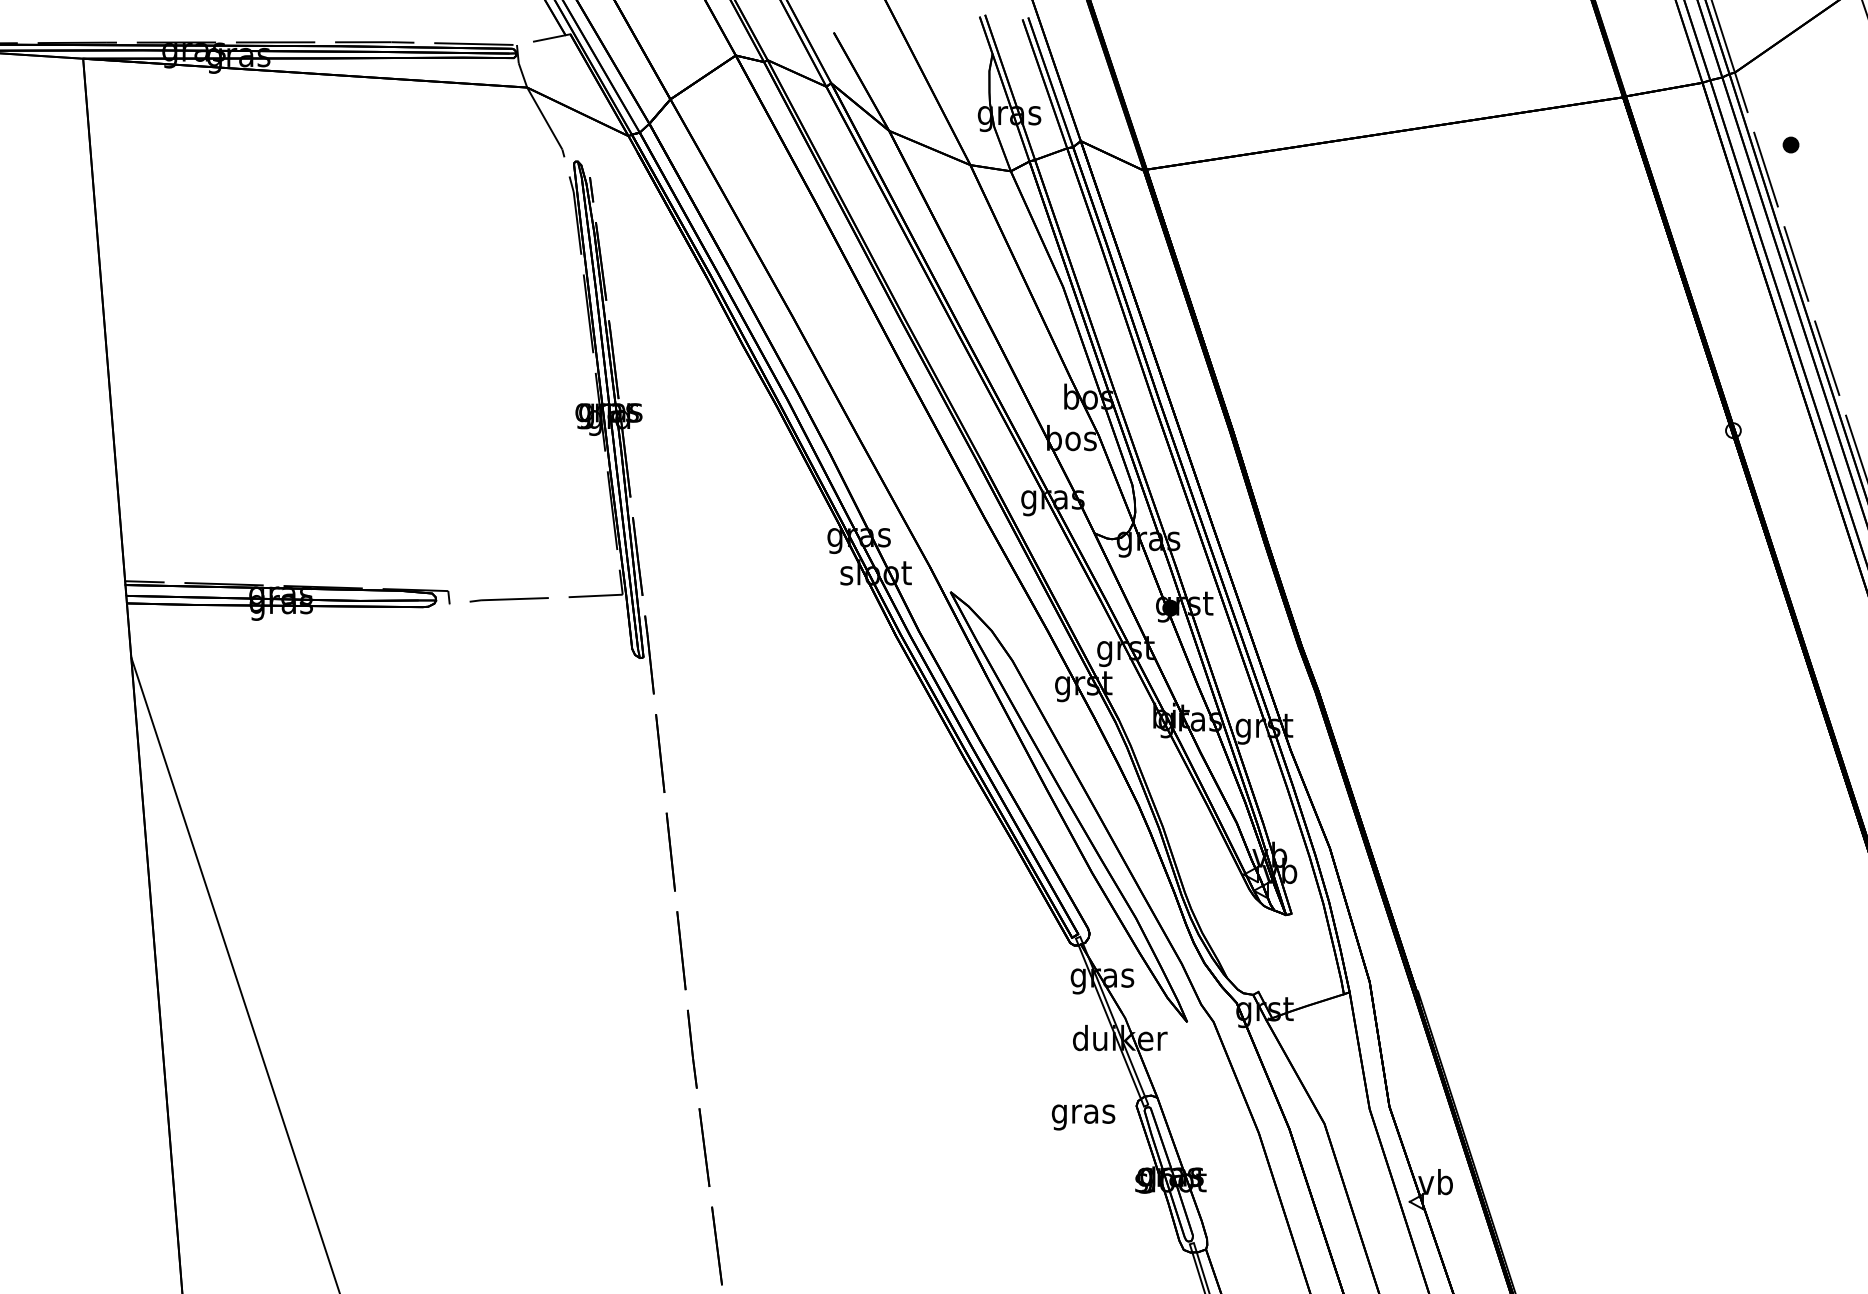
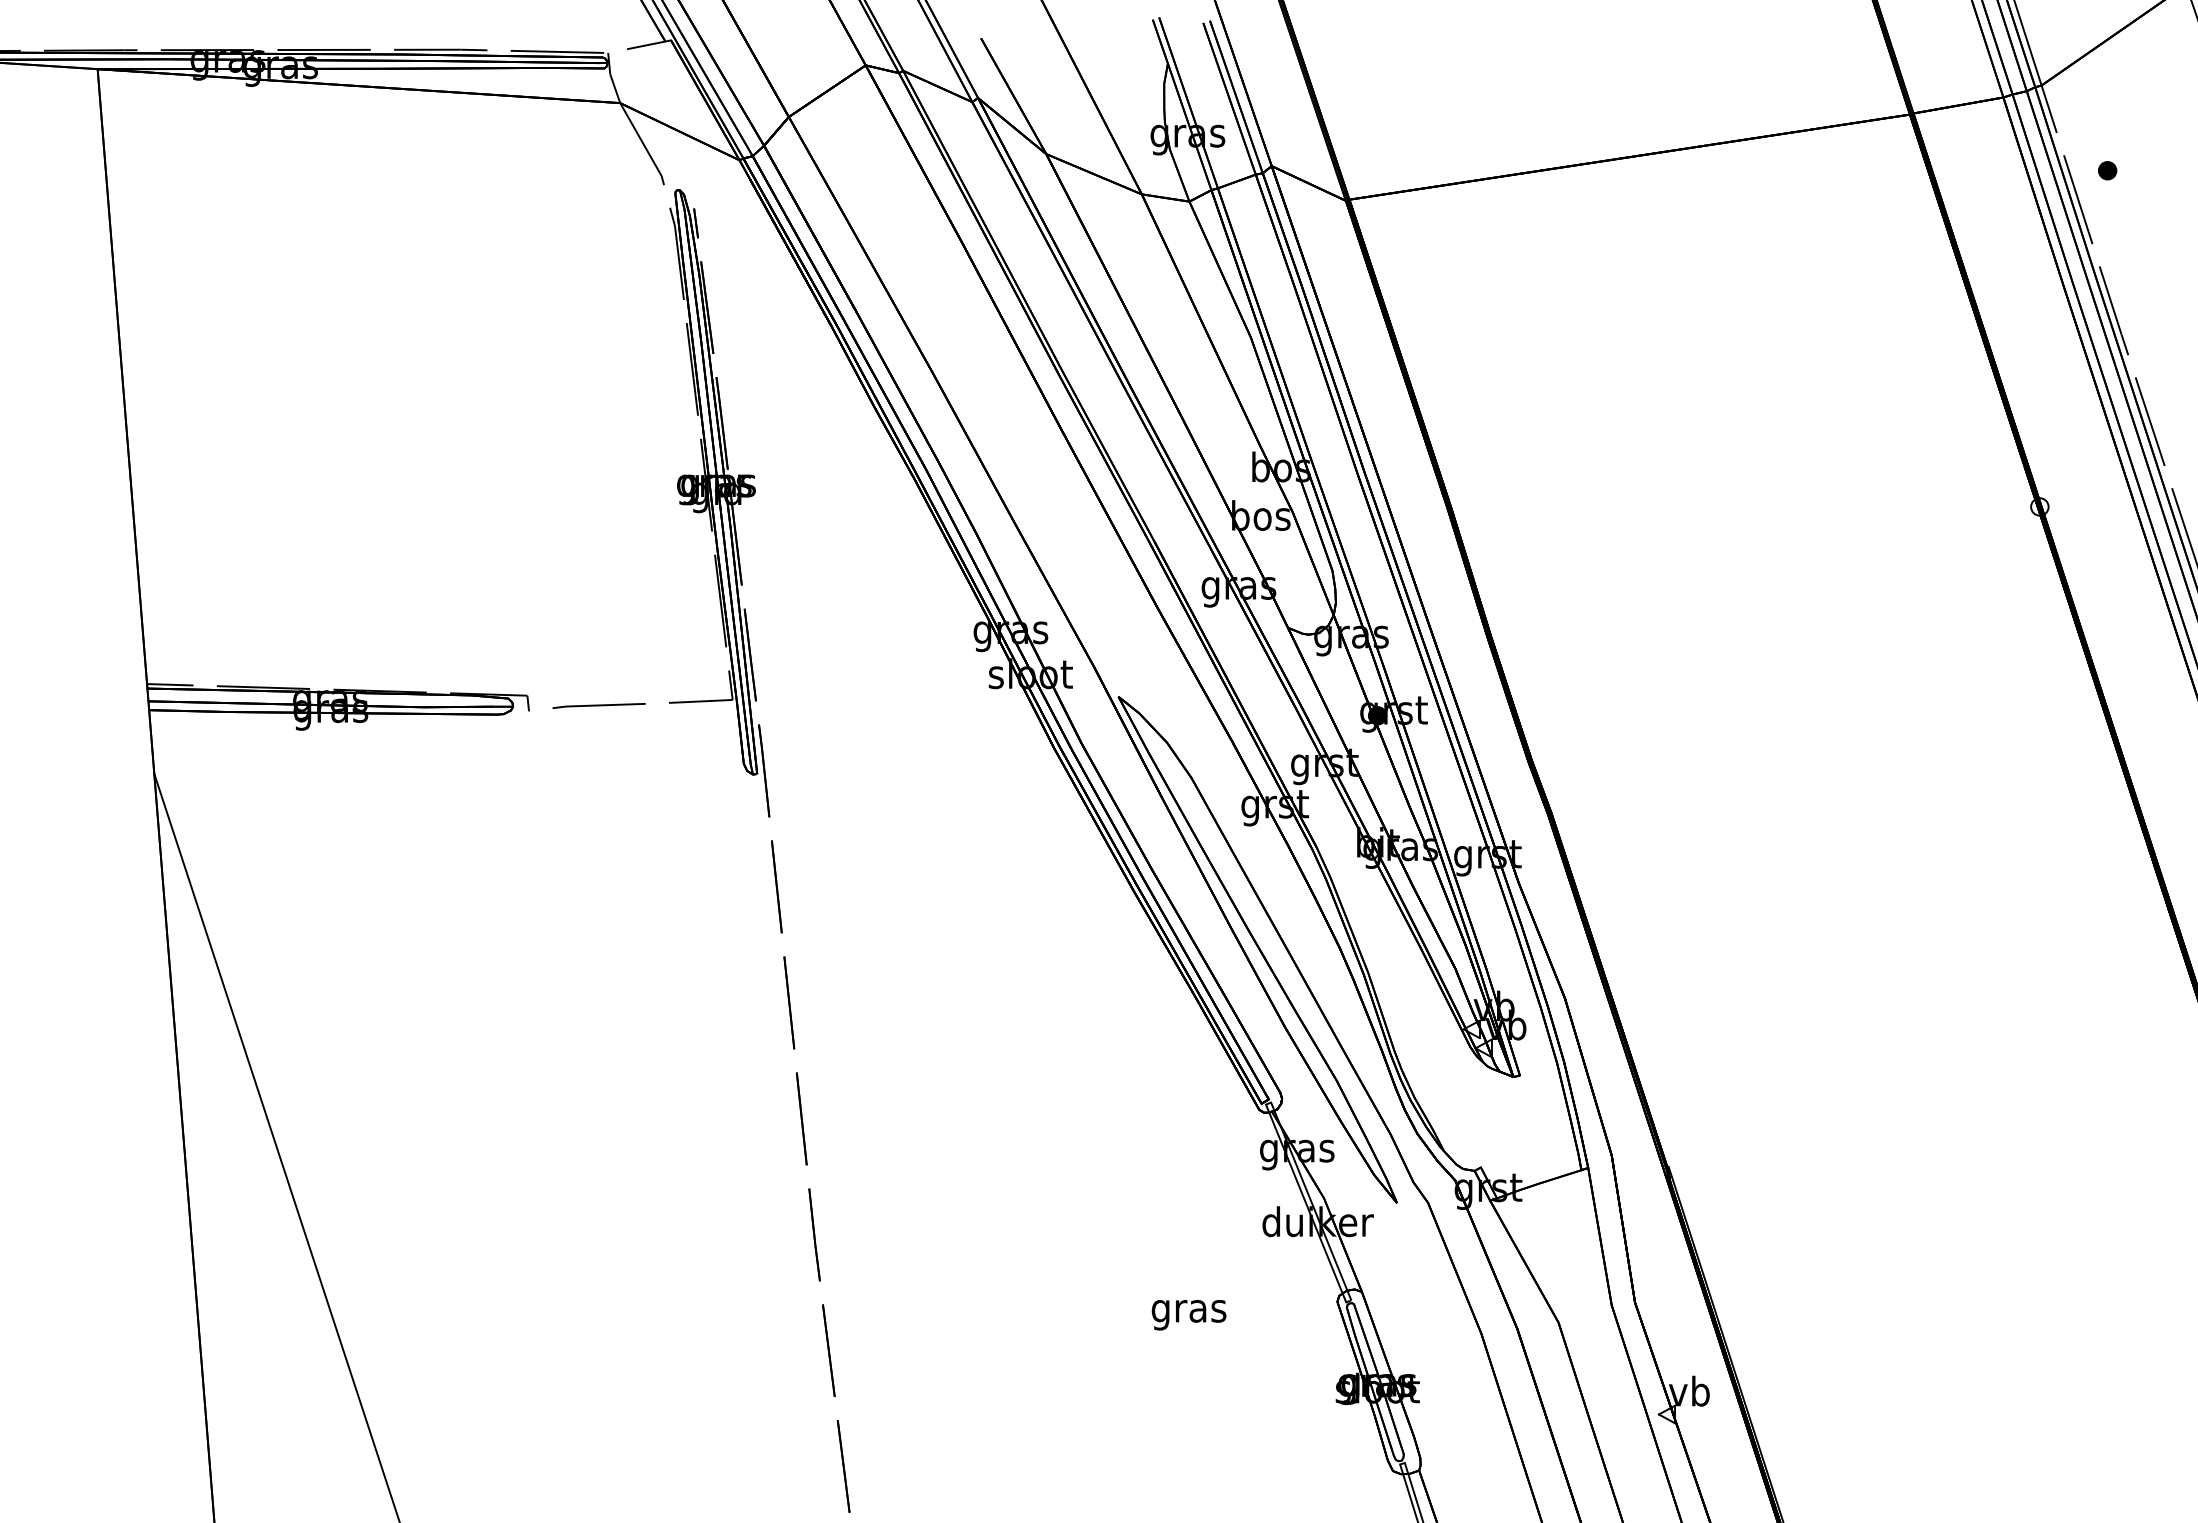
text: (1083, 1117) -> (1189, 1315), moved

